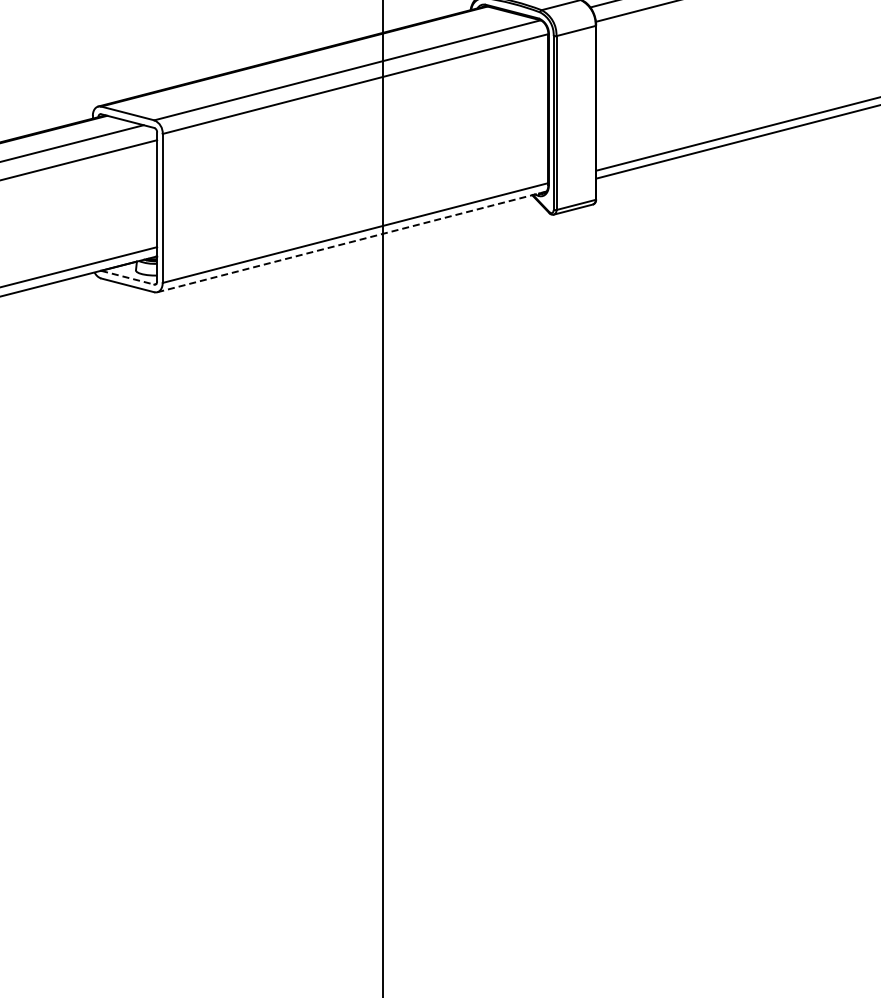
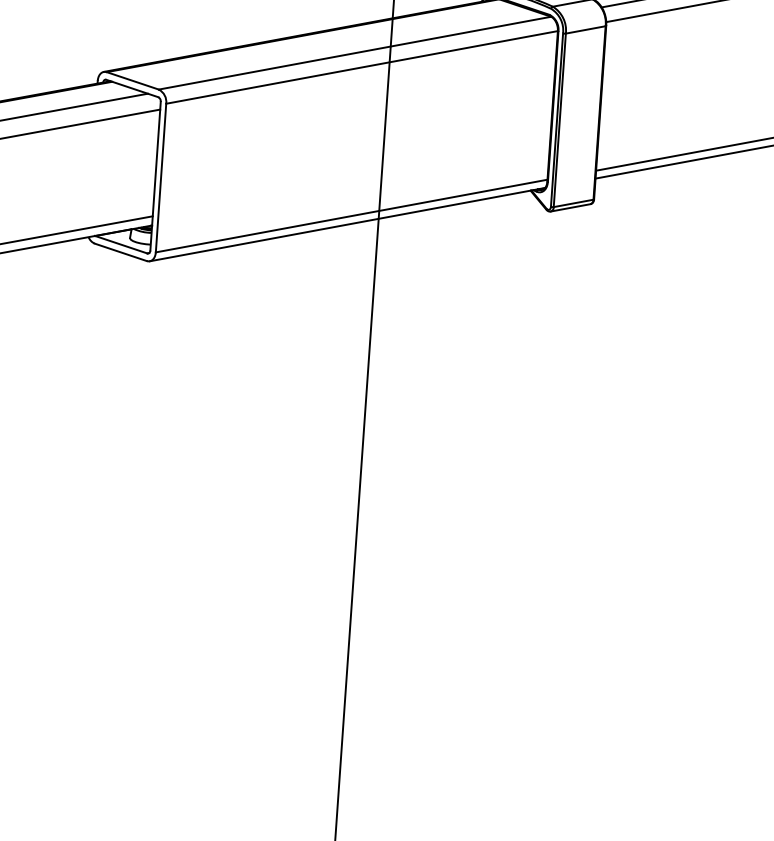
line: (351, 241) -> (347, 224), dashed -> solid
line: (128, 277) -> (122, 244), dashed -> solid

